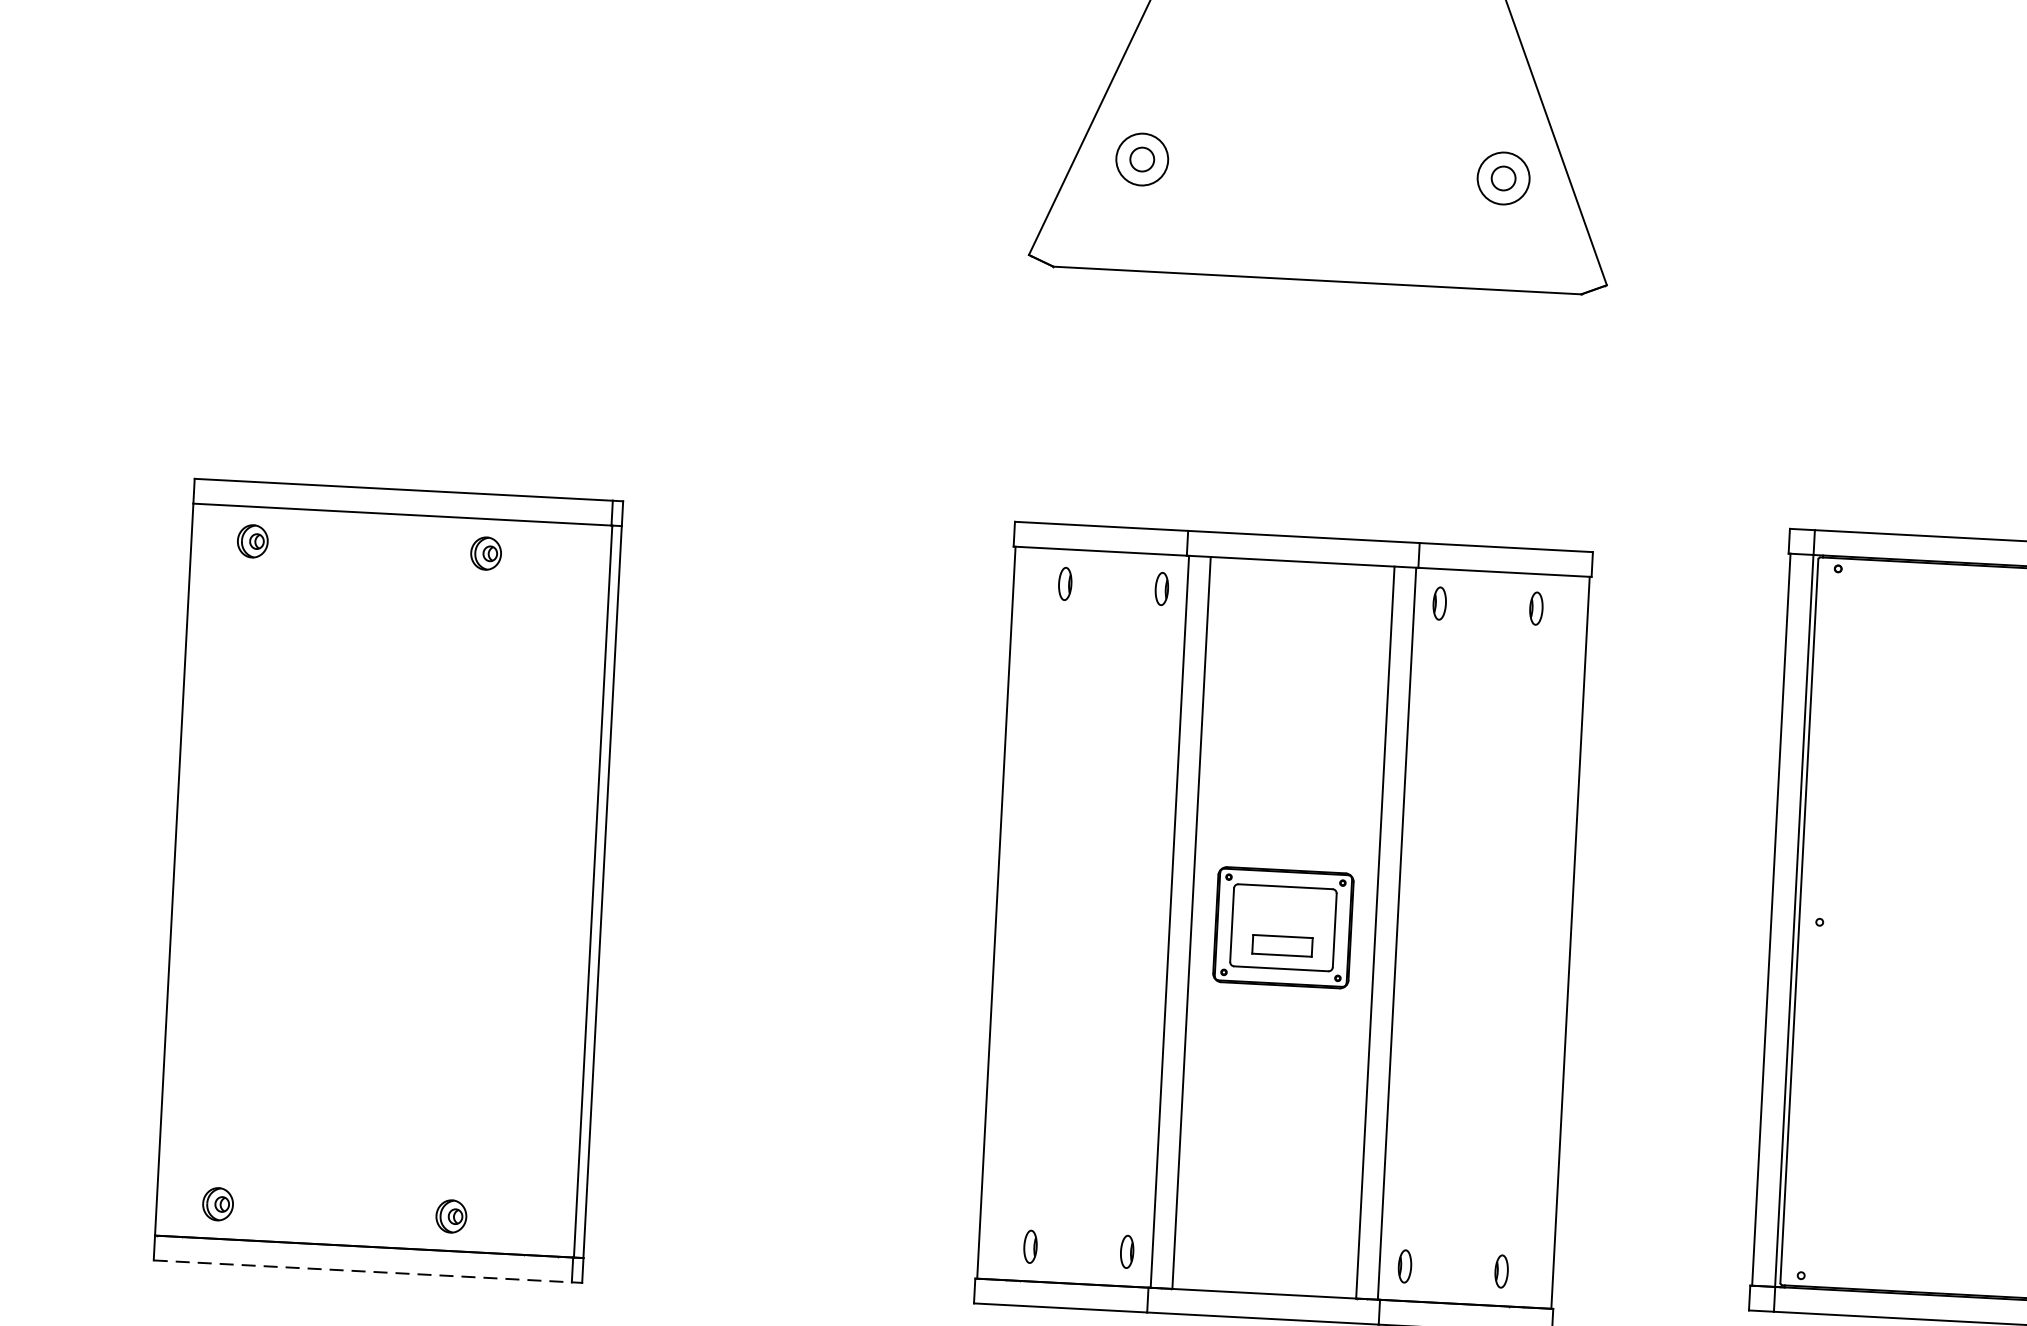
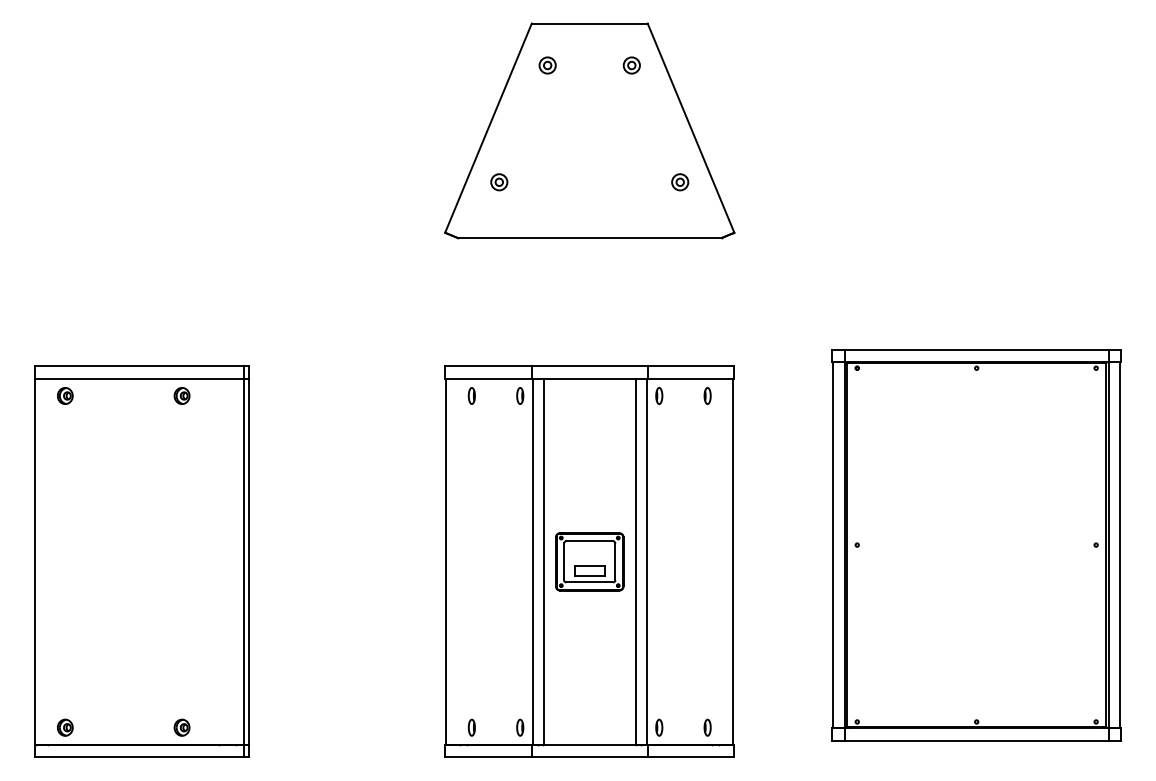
part: (1142, 160) -> (499, 182), size x0.62
part: (1504, 179) -> (680, 182), size x0.62
line: (363, 1271) -> (139, 757), dashed -> solid

